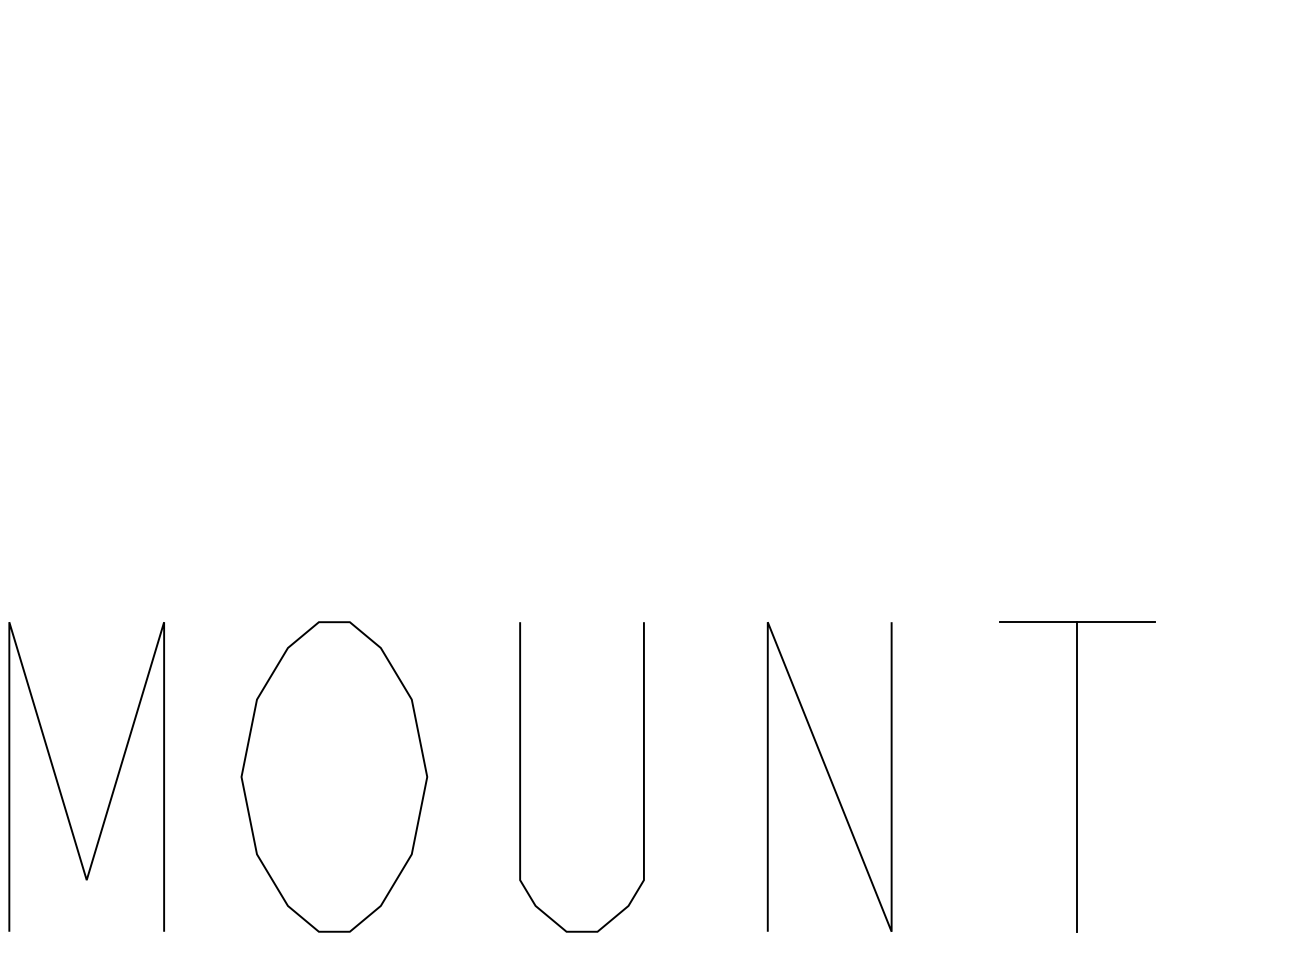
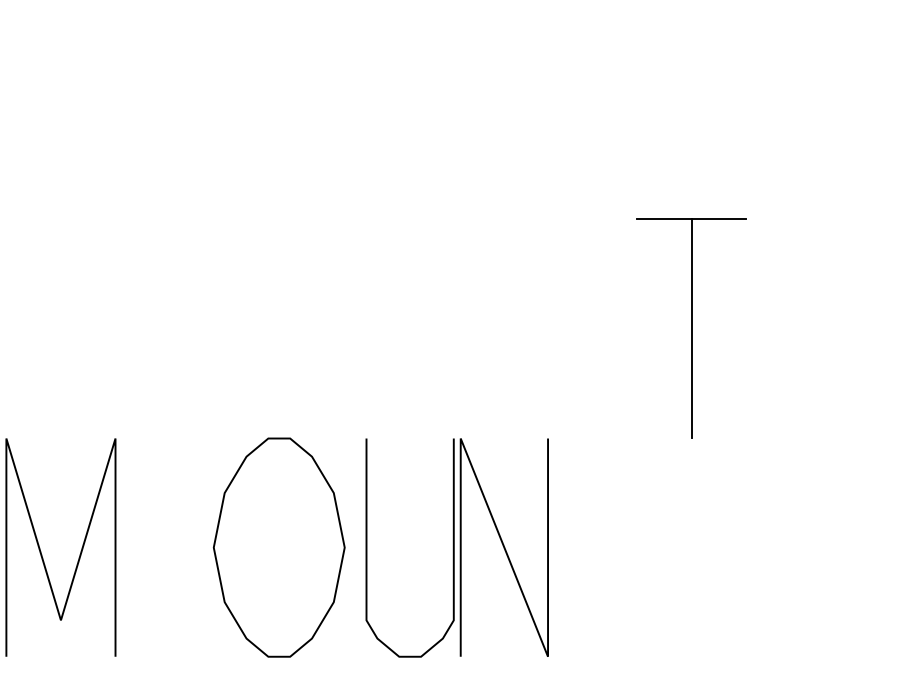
part: (334, 776) -> (279, 547), moved
line: (829, 776) -> (504, 547), moved
part: (1077, 776) -> (691, 328), moved

